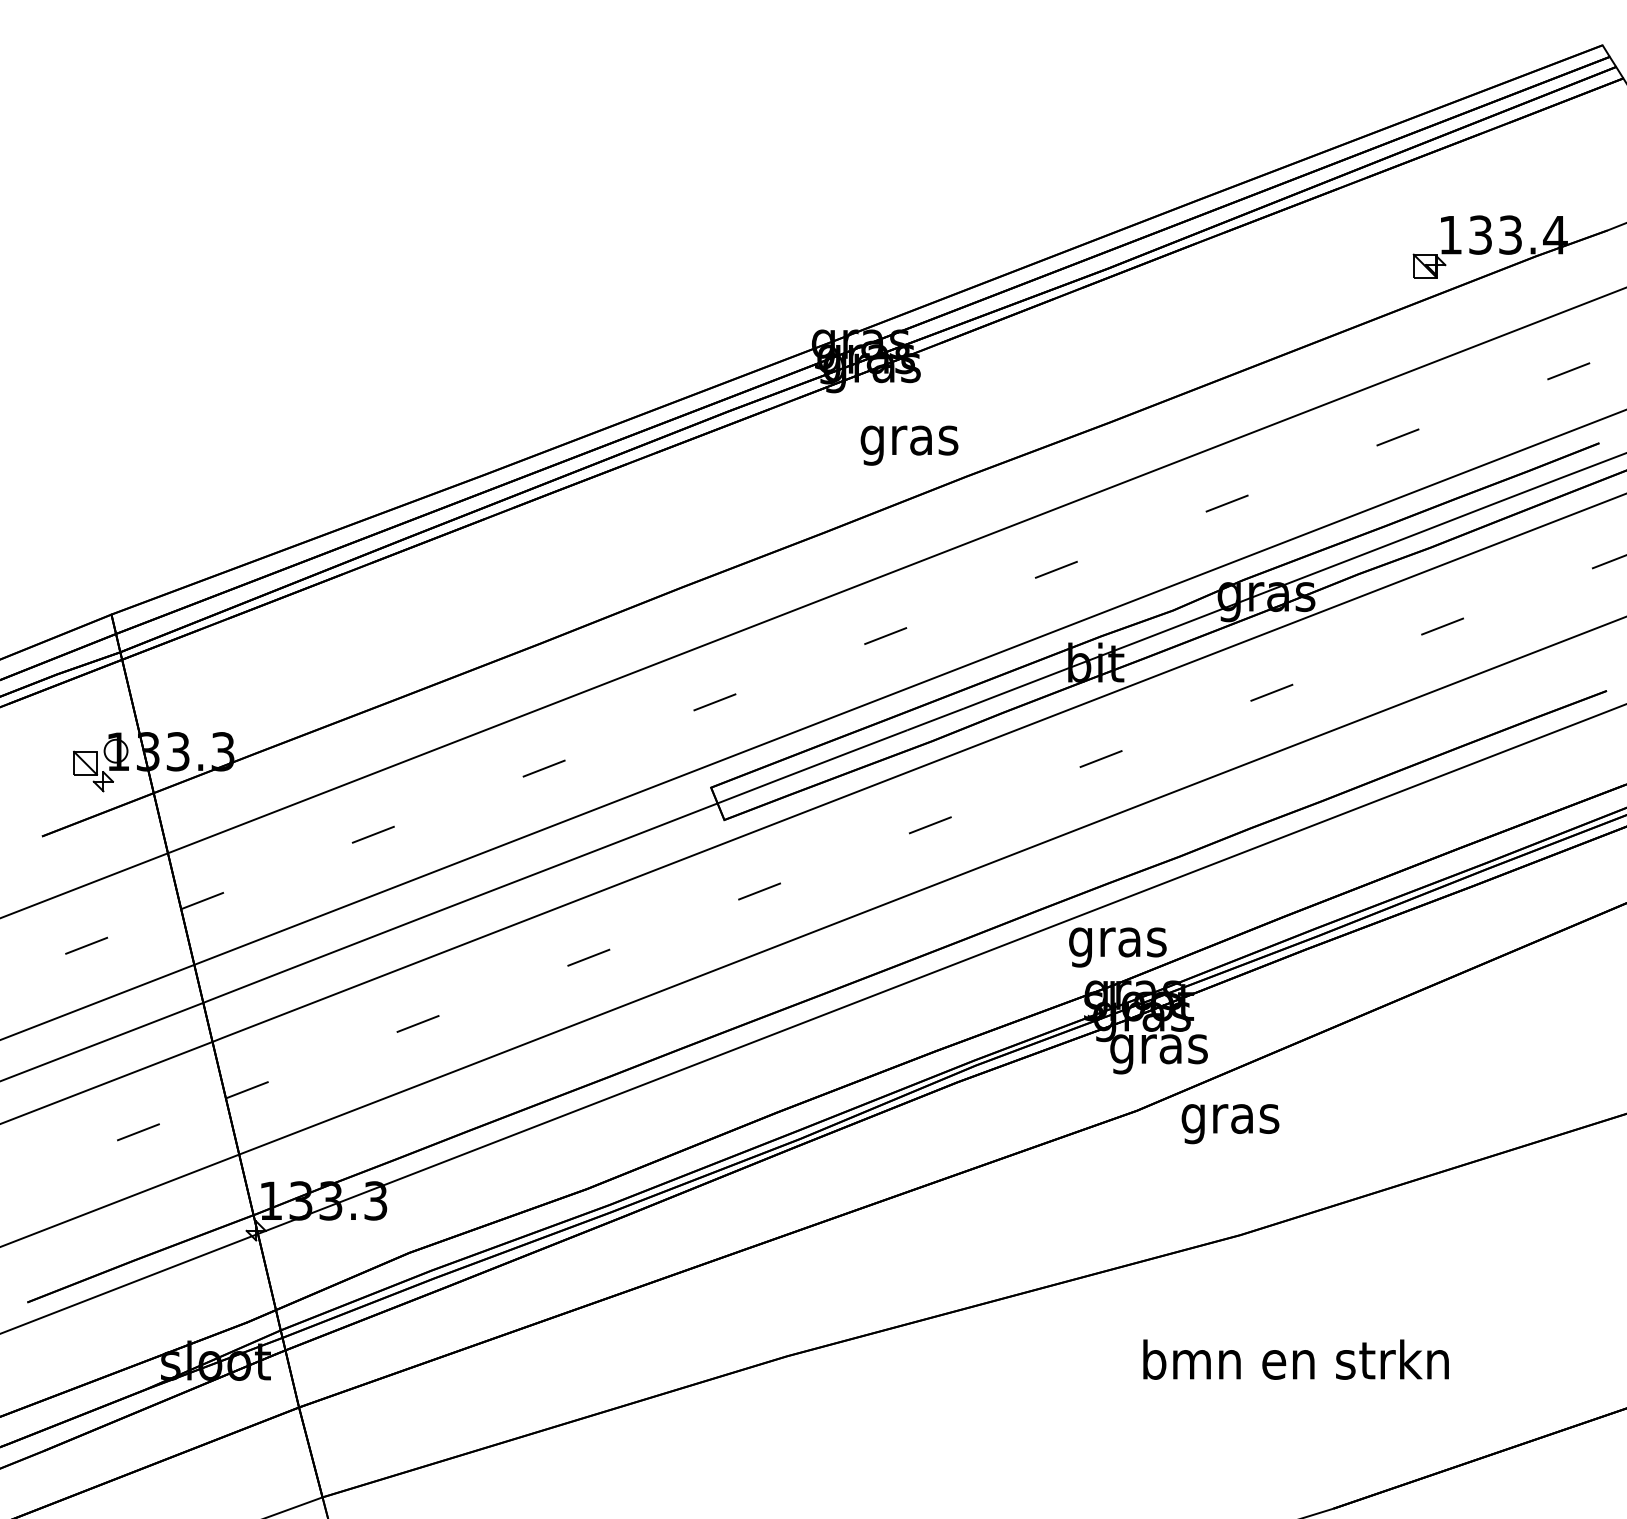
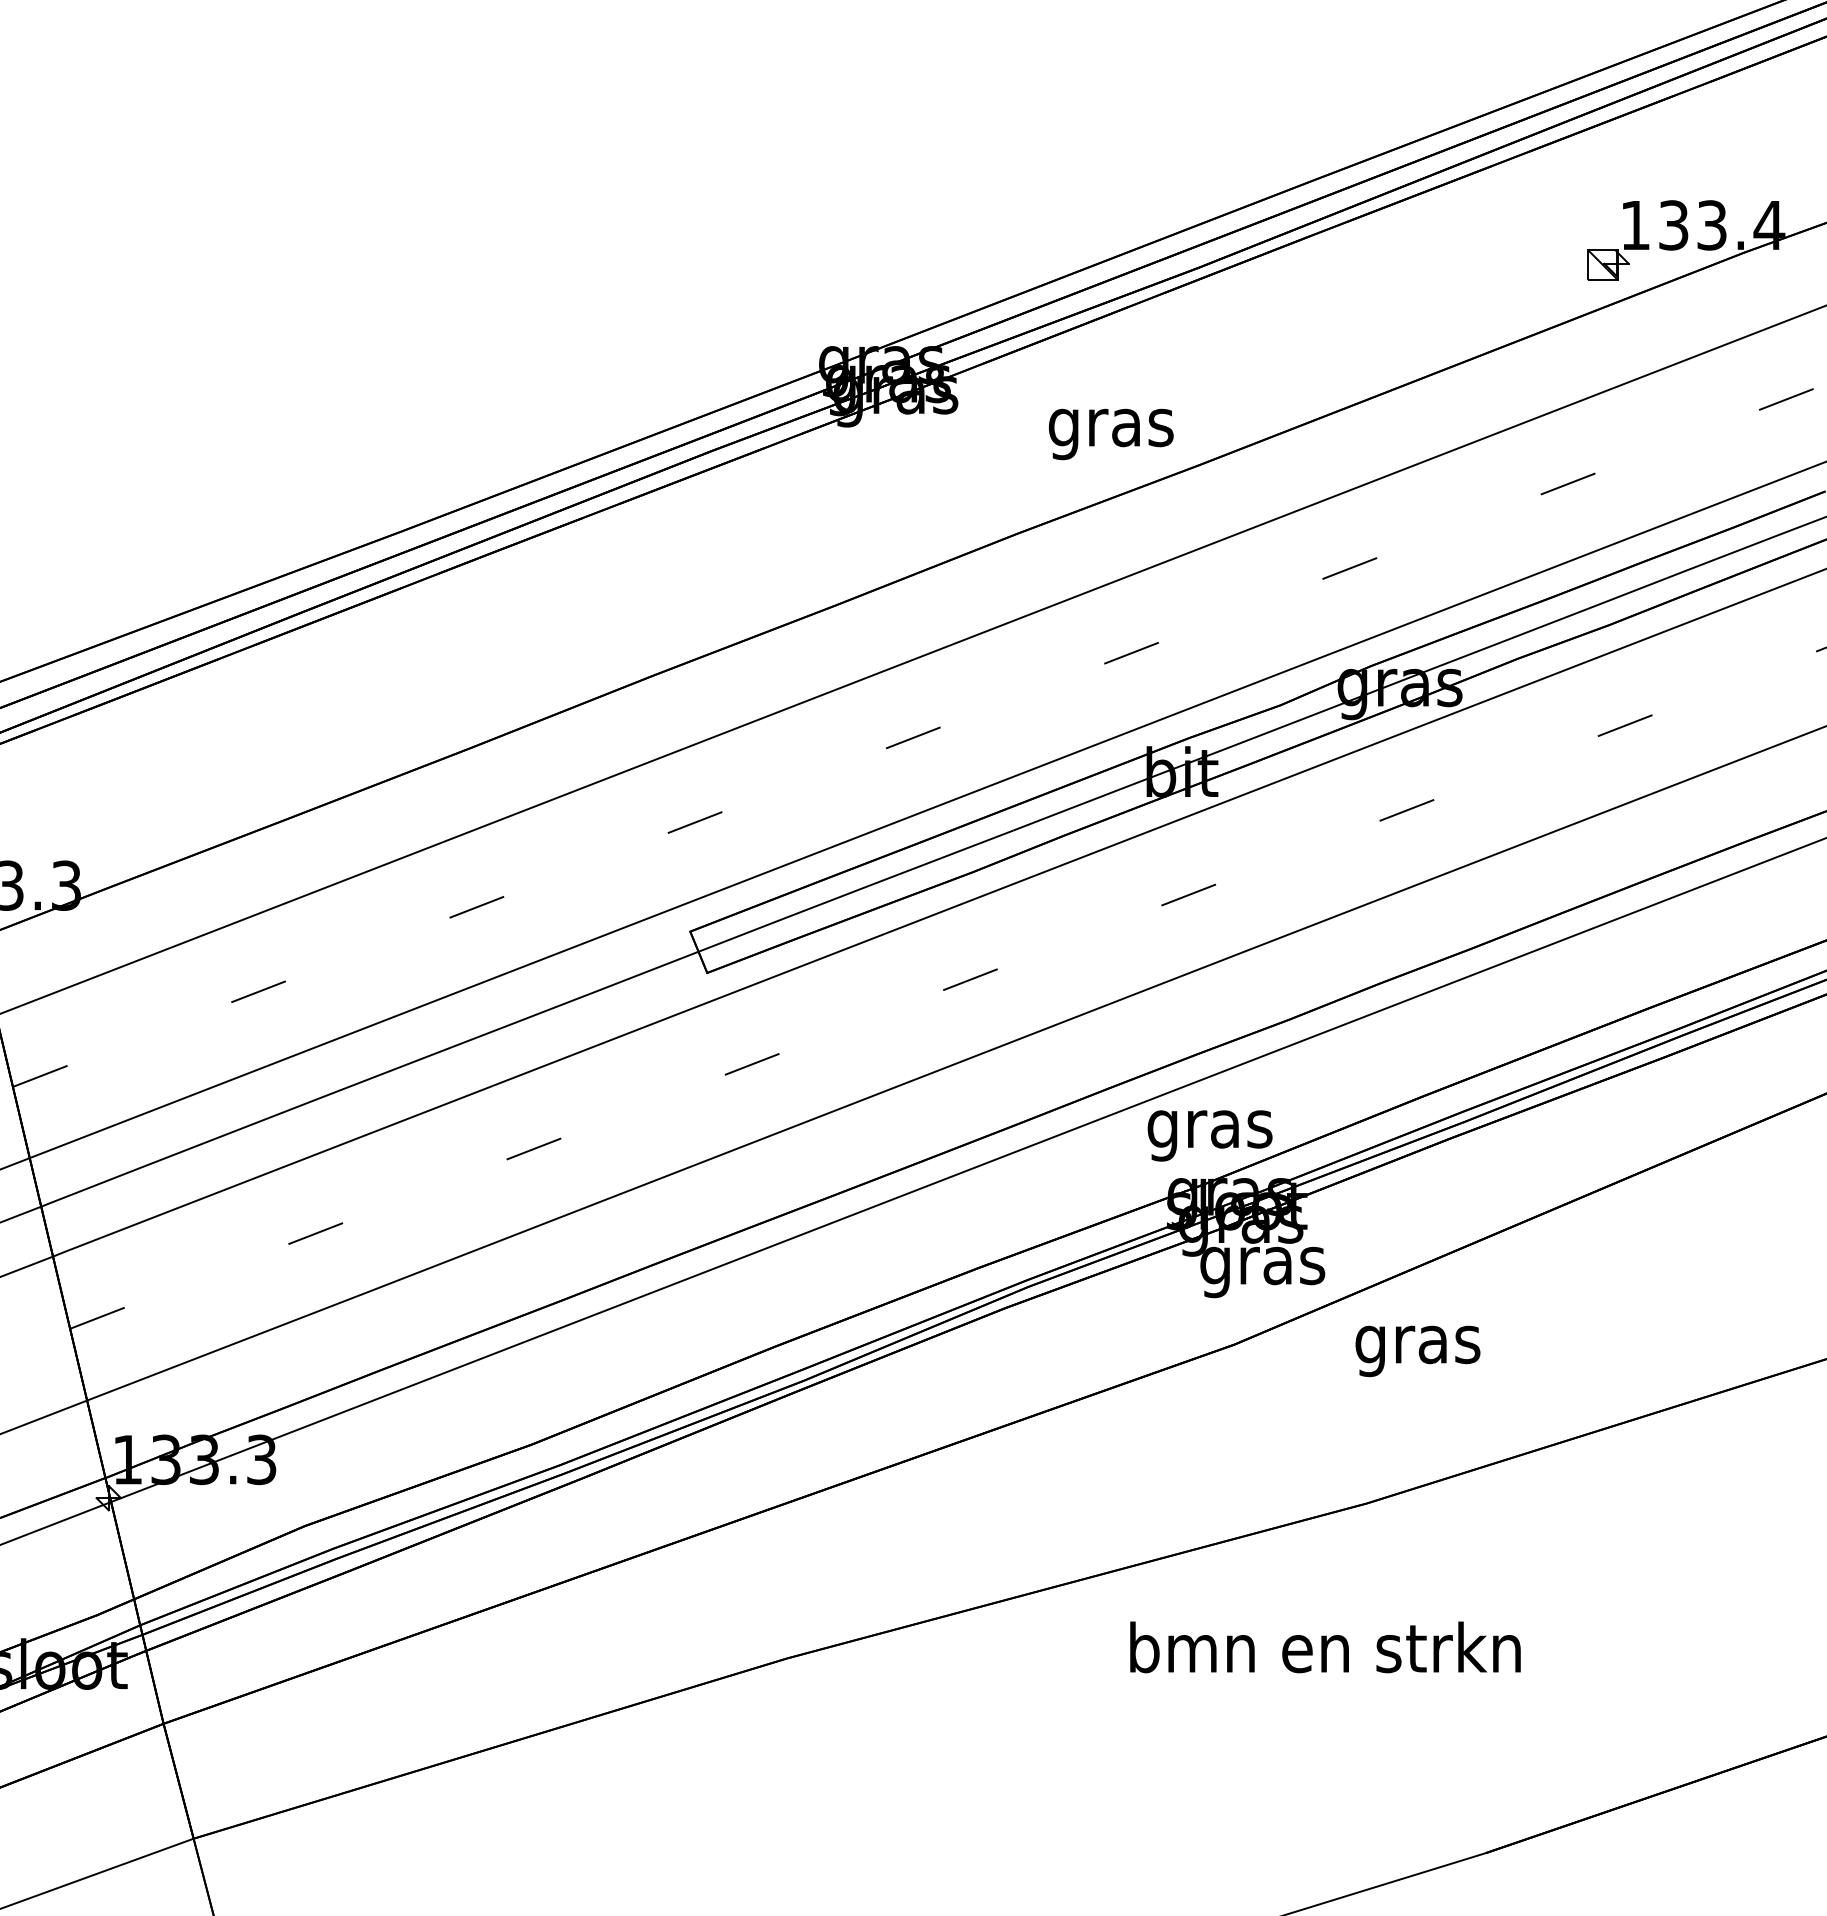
text: (909, 445) -> (1111, 434), moved
text: (1230, 1124) -> (1417, 1351), moved
text: (1295, 1359) -> (1324, 1647), moved

